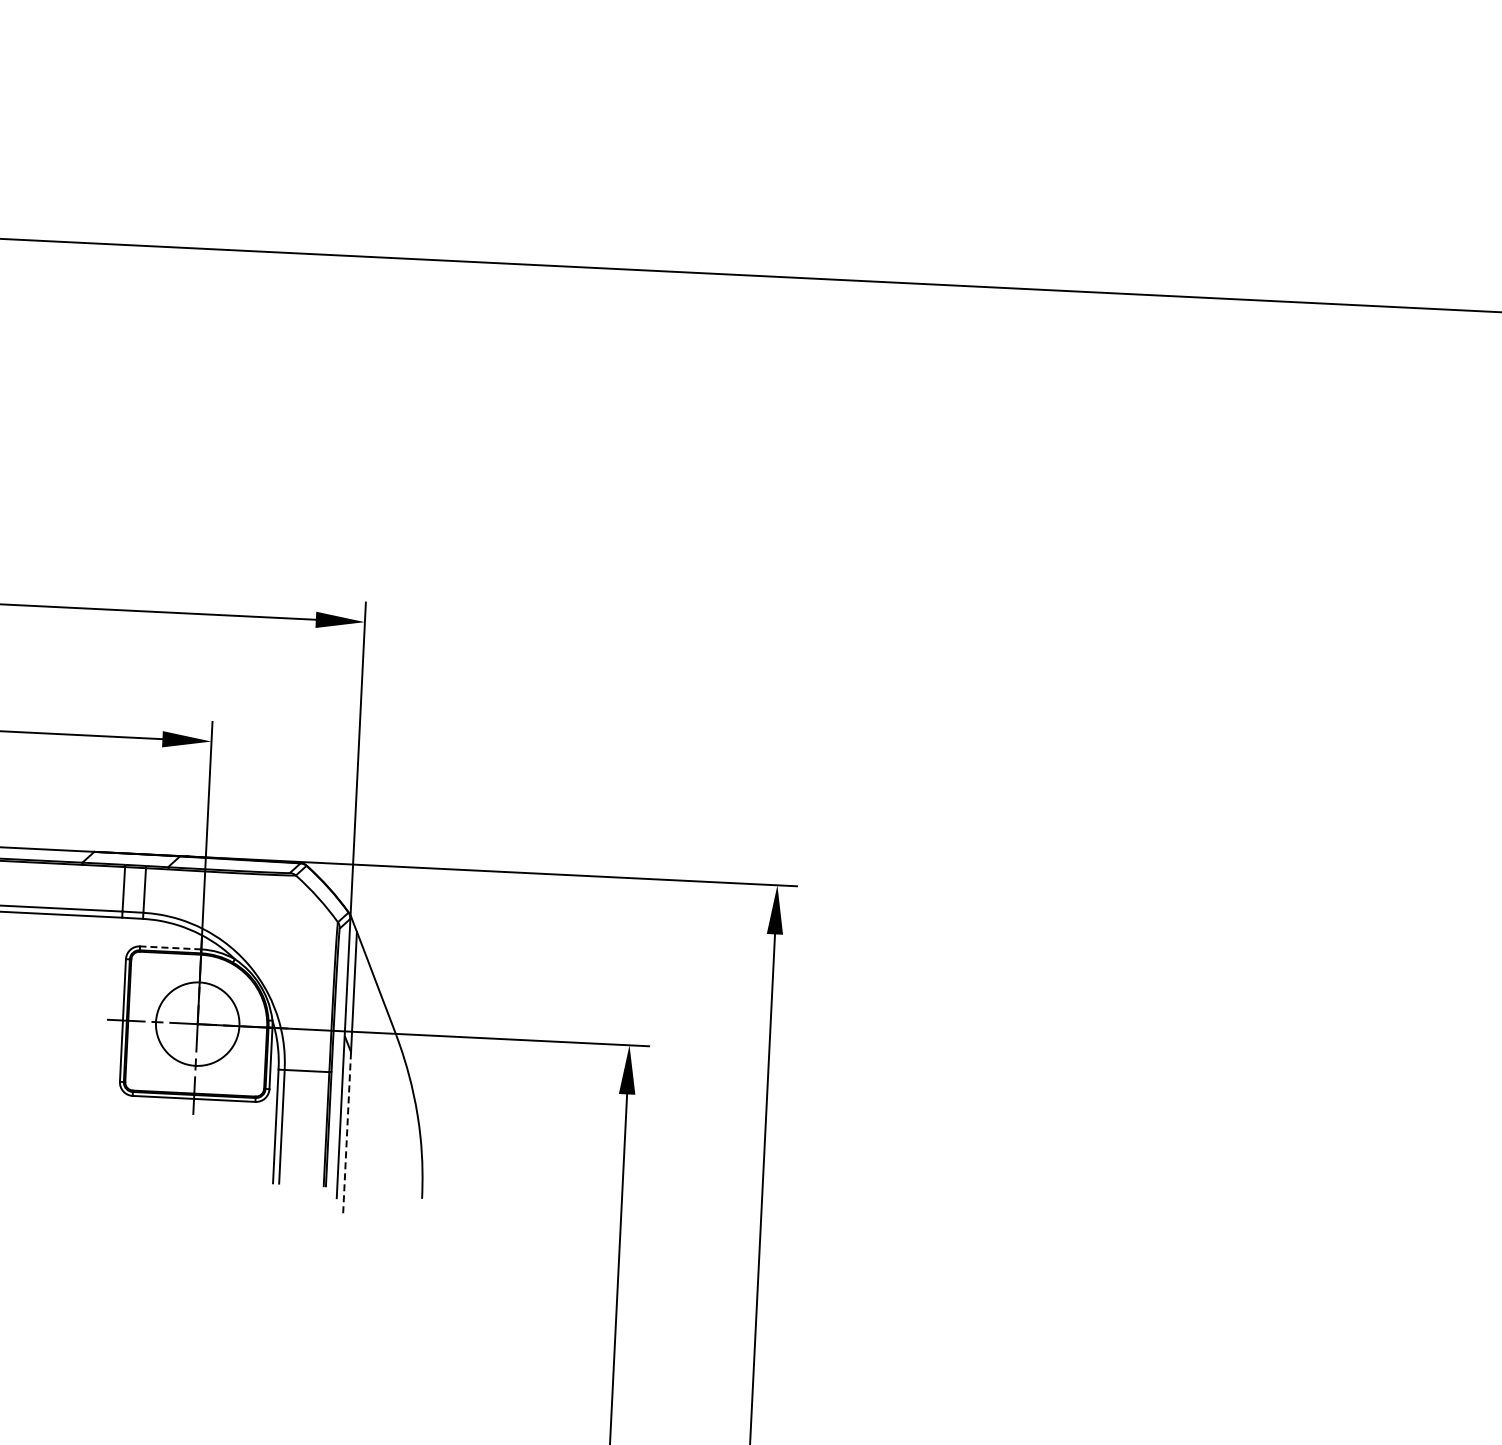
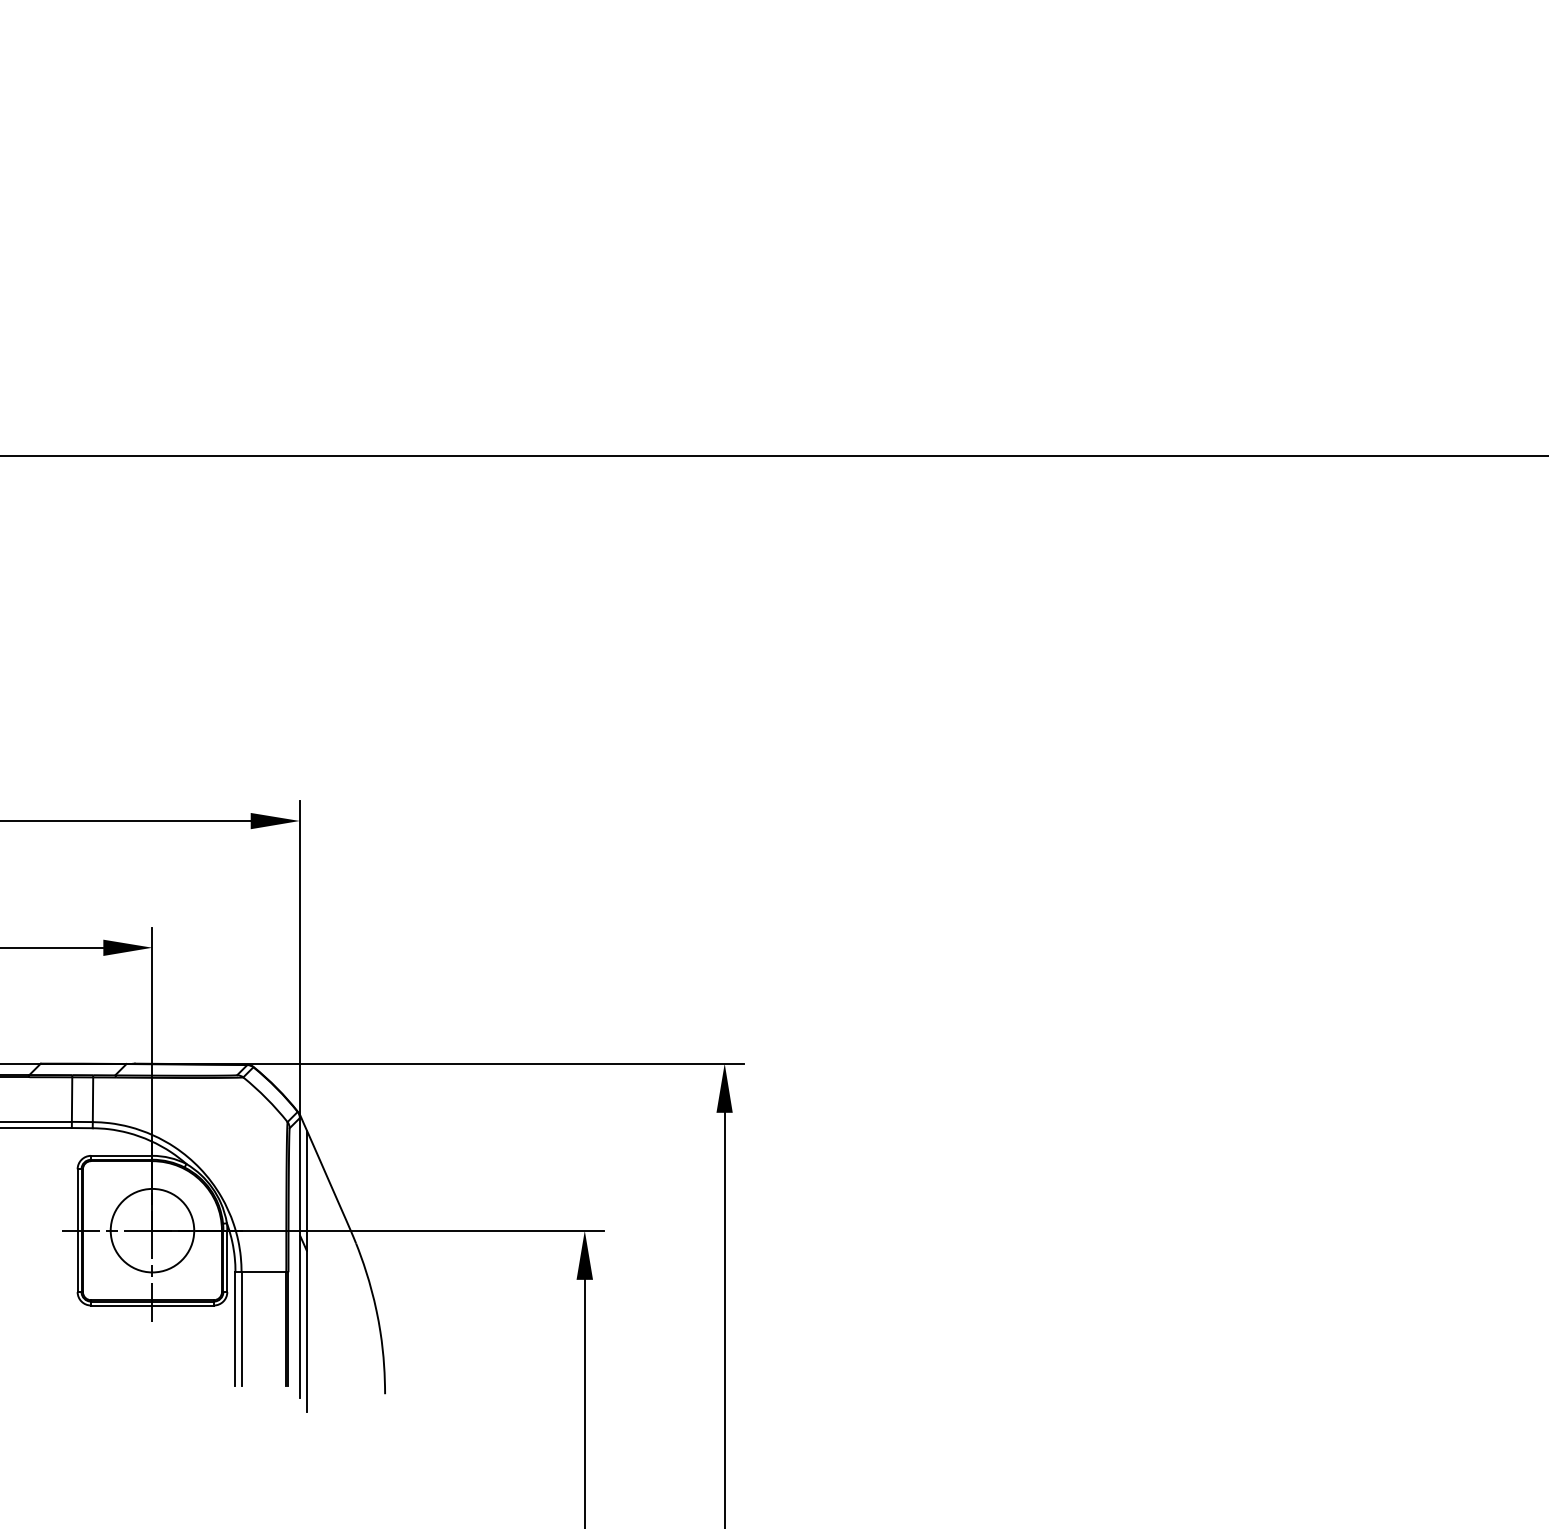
line: (170, 947) -> (121, 1155), dashed -> solid
line: (347, 1132) -> (307, 1331), dashed -> solid

